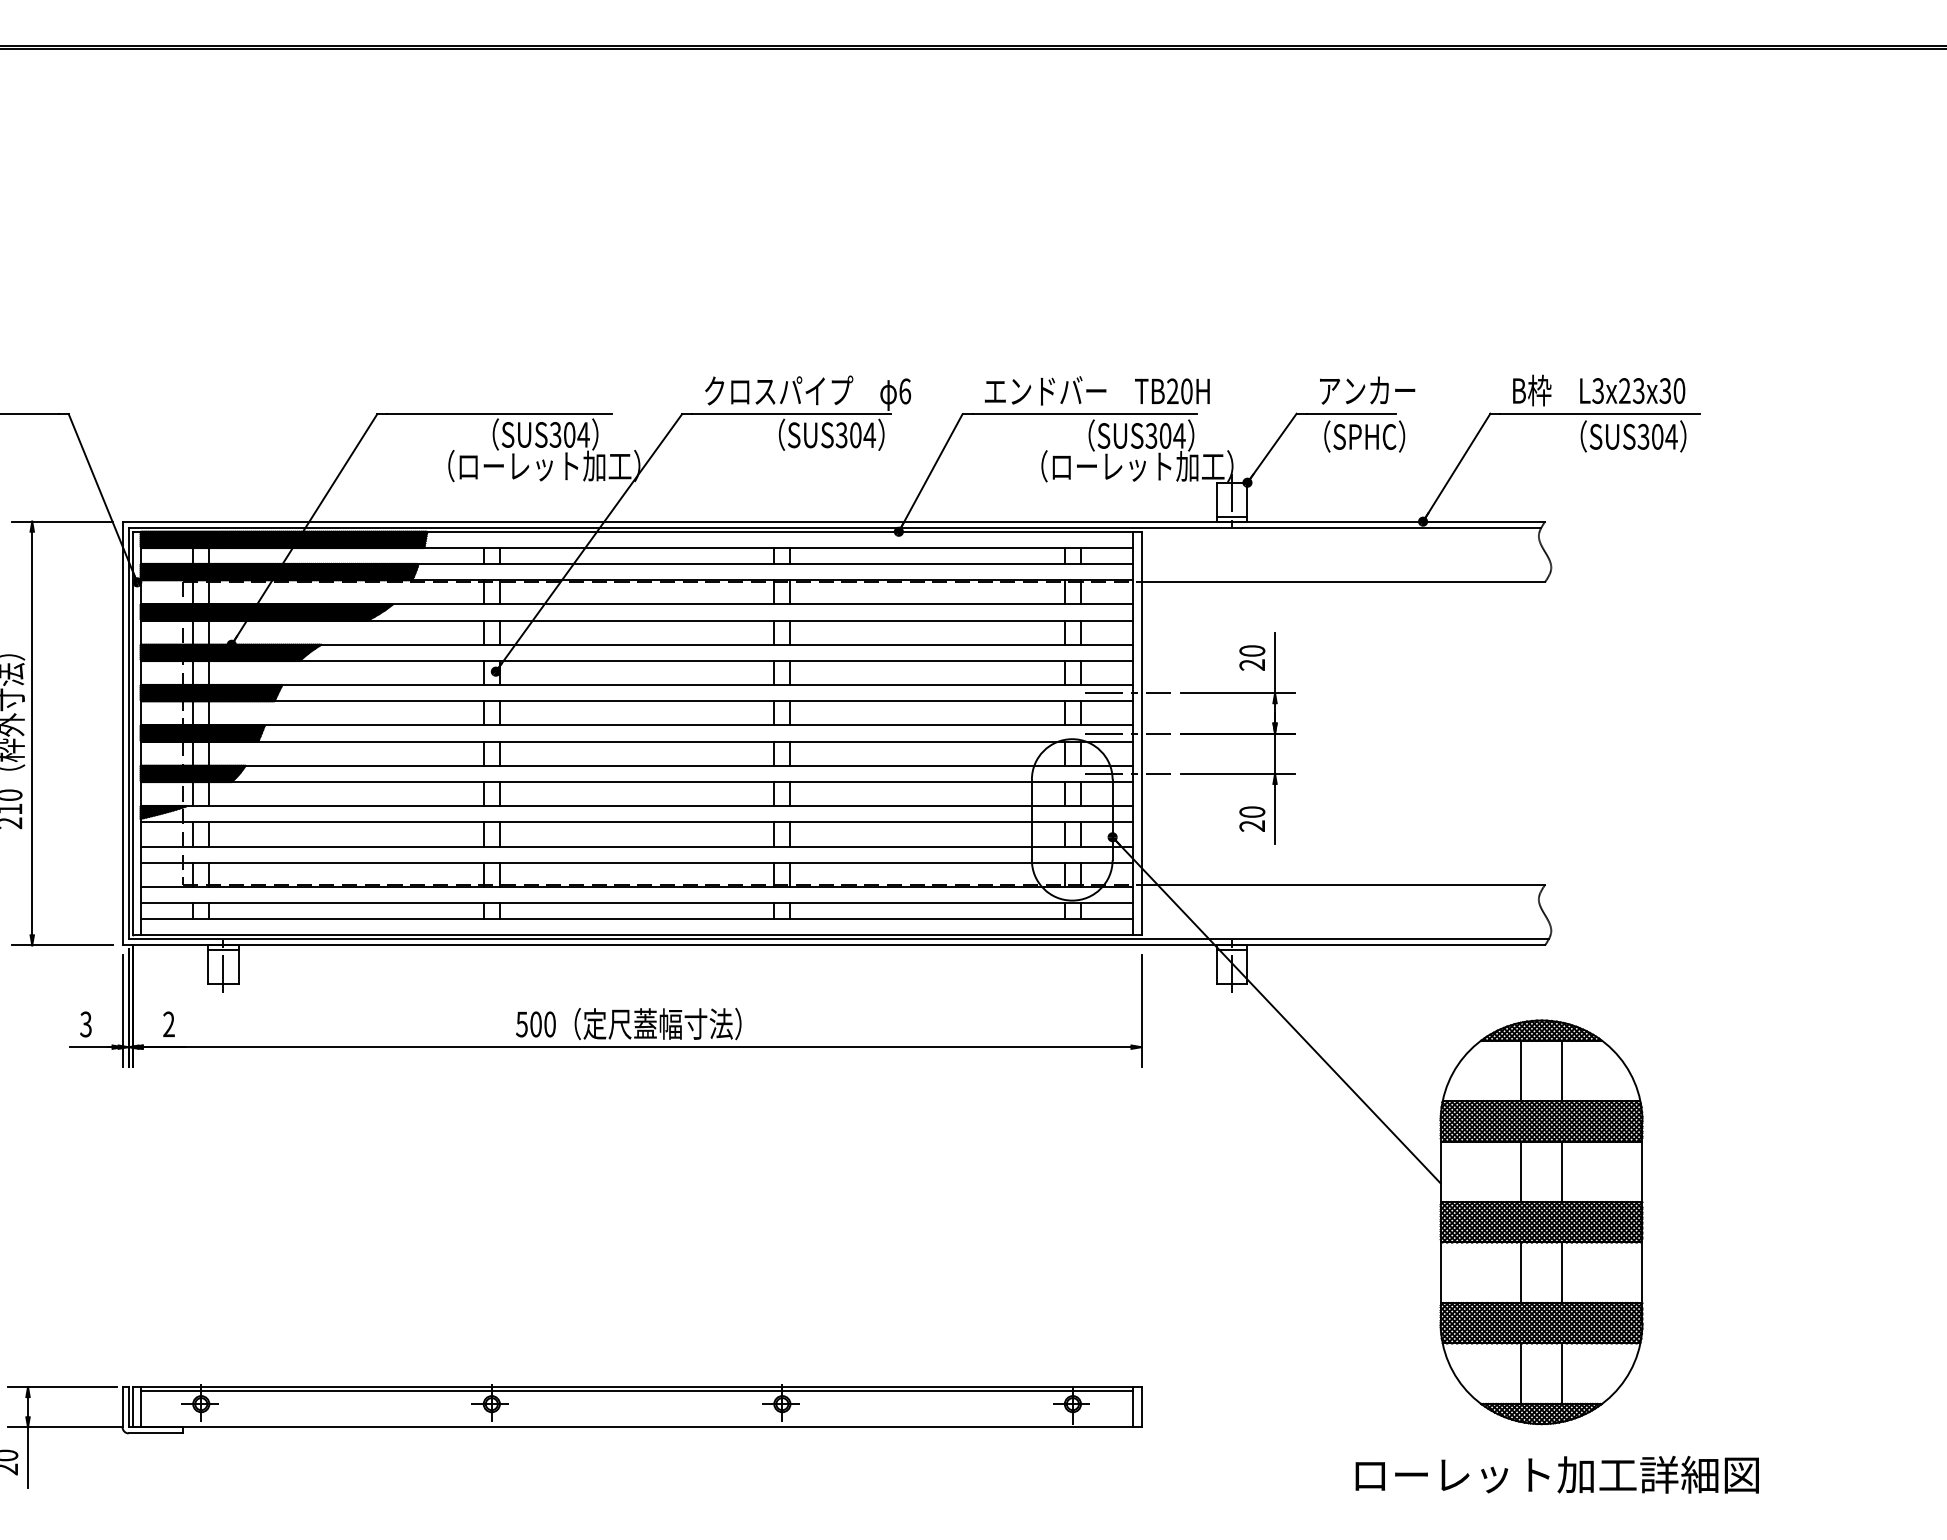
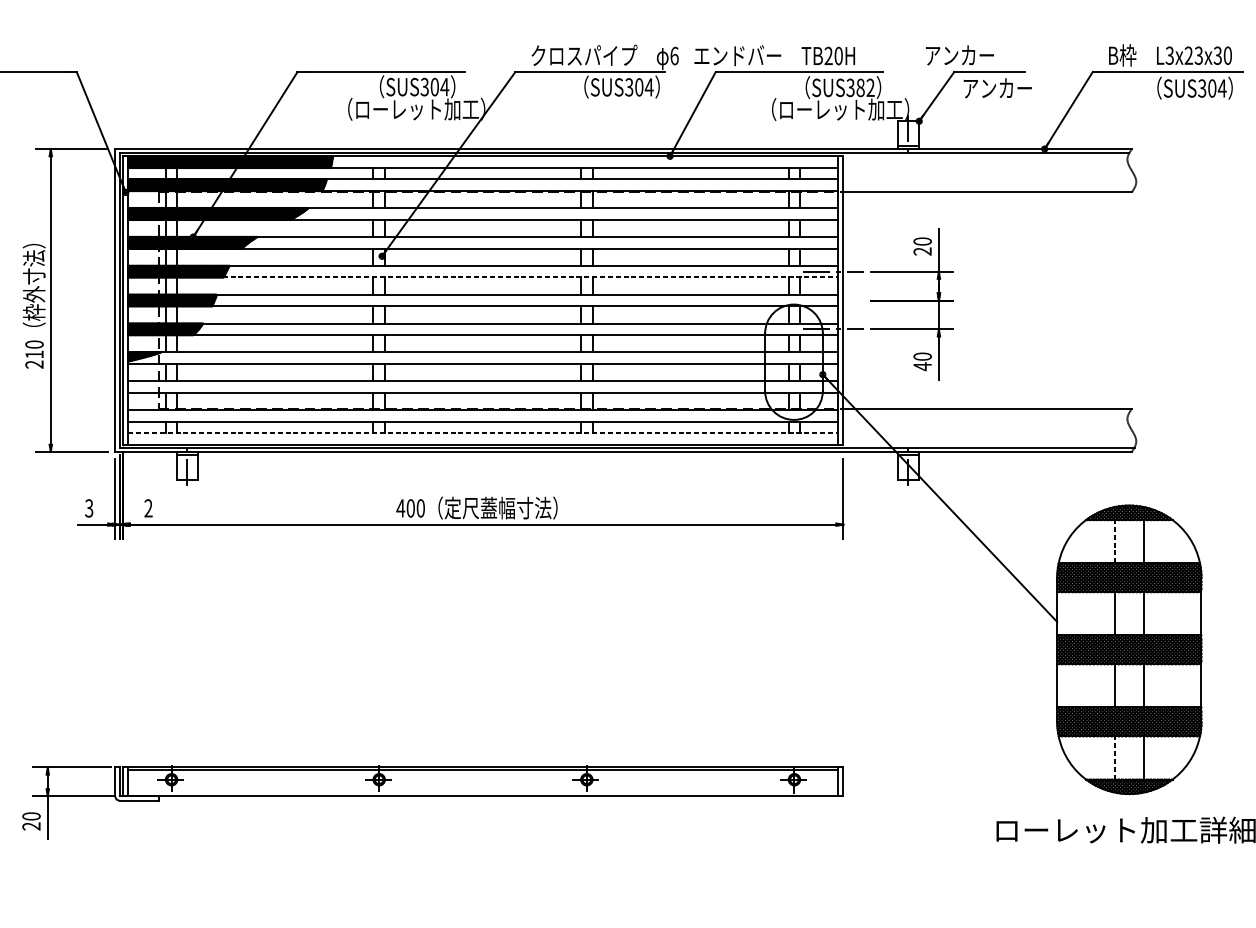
text: (1097, 390) -> (774, 55), moved
text: (1367, 390) -> (959, 55), moved
text: (1172, 435) -> (865, 87), SUS304 -> SUS382
text: (1357, 436) -> (997, 88), （SPHC） -> アンカー
line: (637, 701) -> (483, 277), solid -> dashed
line: (1127, 733) -> (833, 300), removed
text: (1251, 826) -> (922, 366), 20 -> 40
line: (637, 919) -> (483, 433), solid -> dashed
text: (521, 1024) -> (400, 508), 500 -> 400
line: (1521, 1070) -> (1115, 541), solid -> dashed
line: (1521, 1373) -> (1115, 757), solid -> dashed

